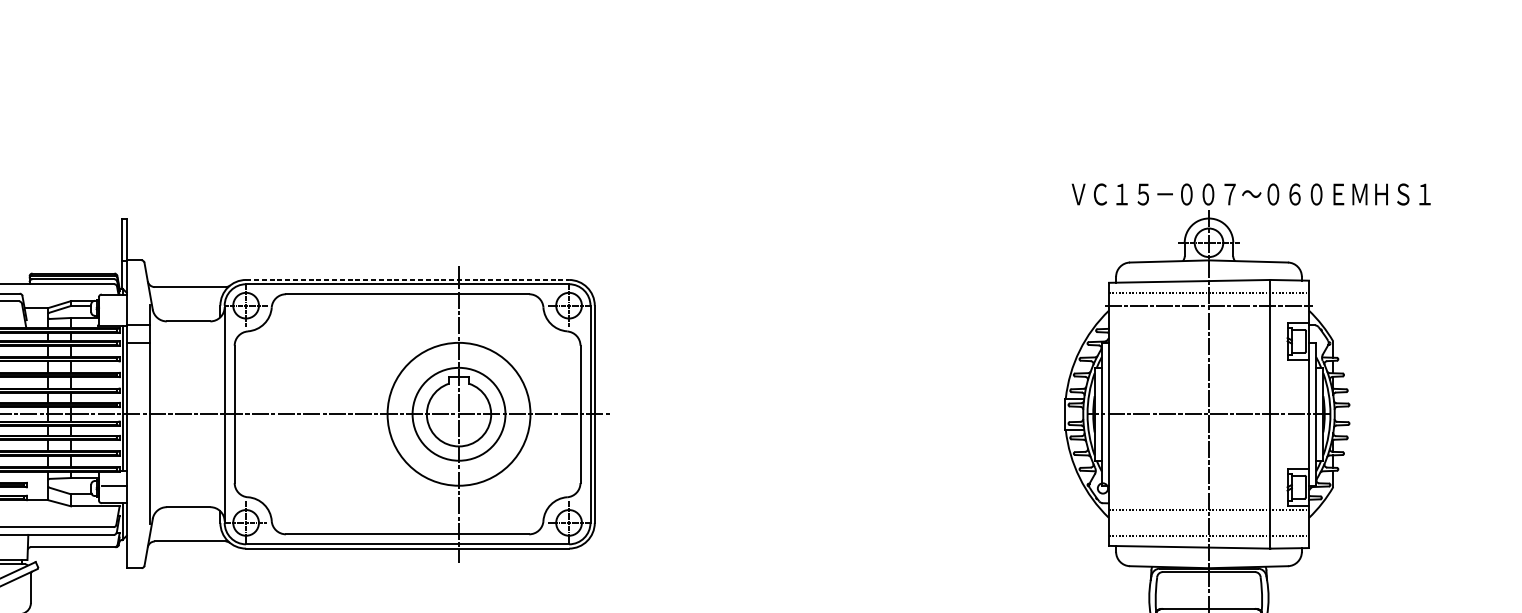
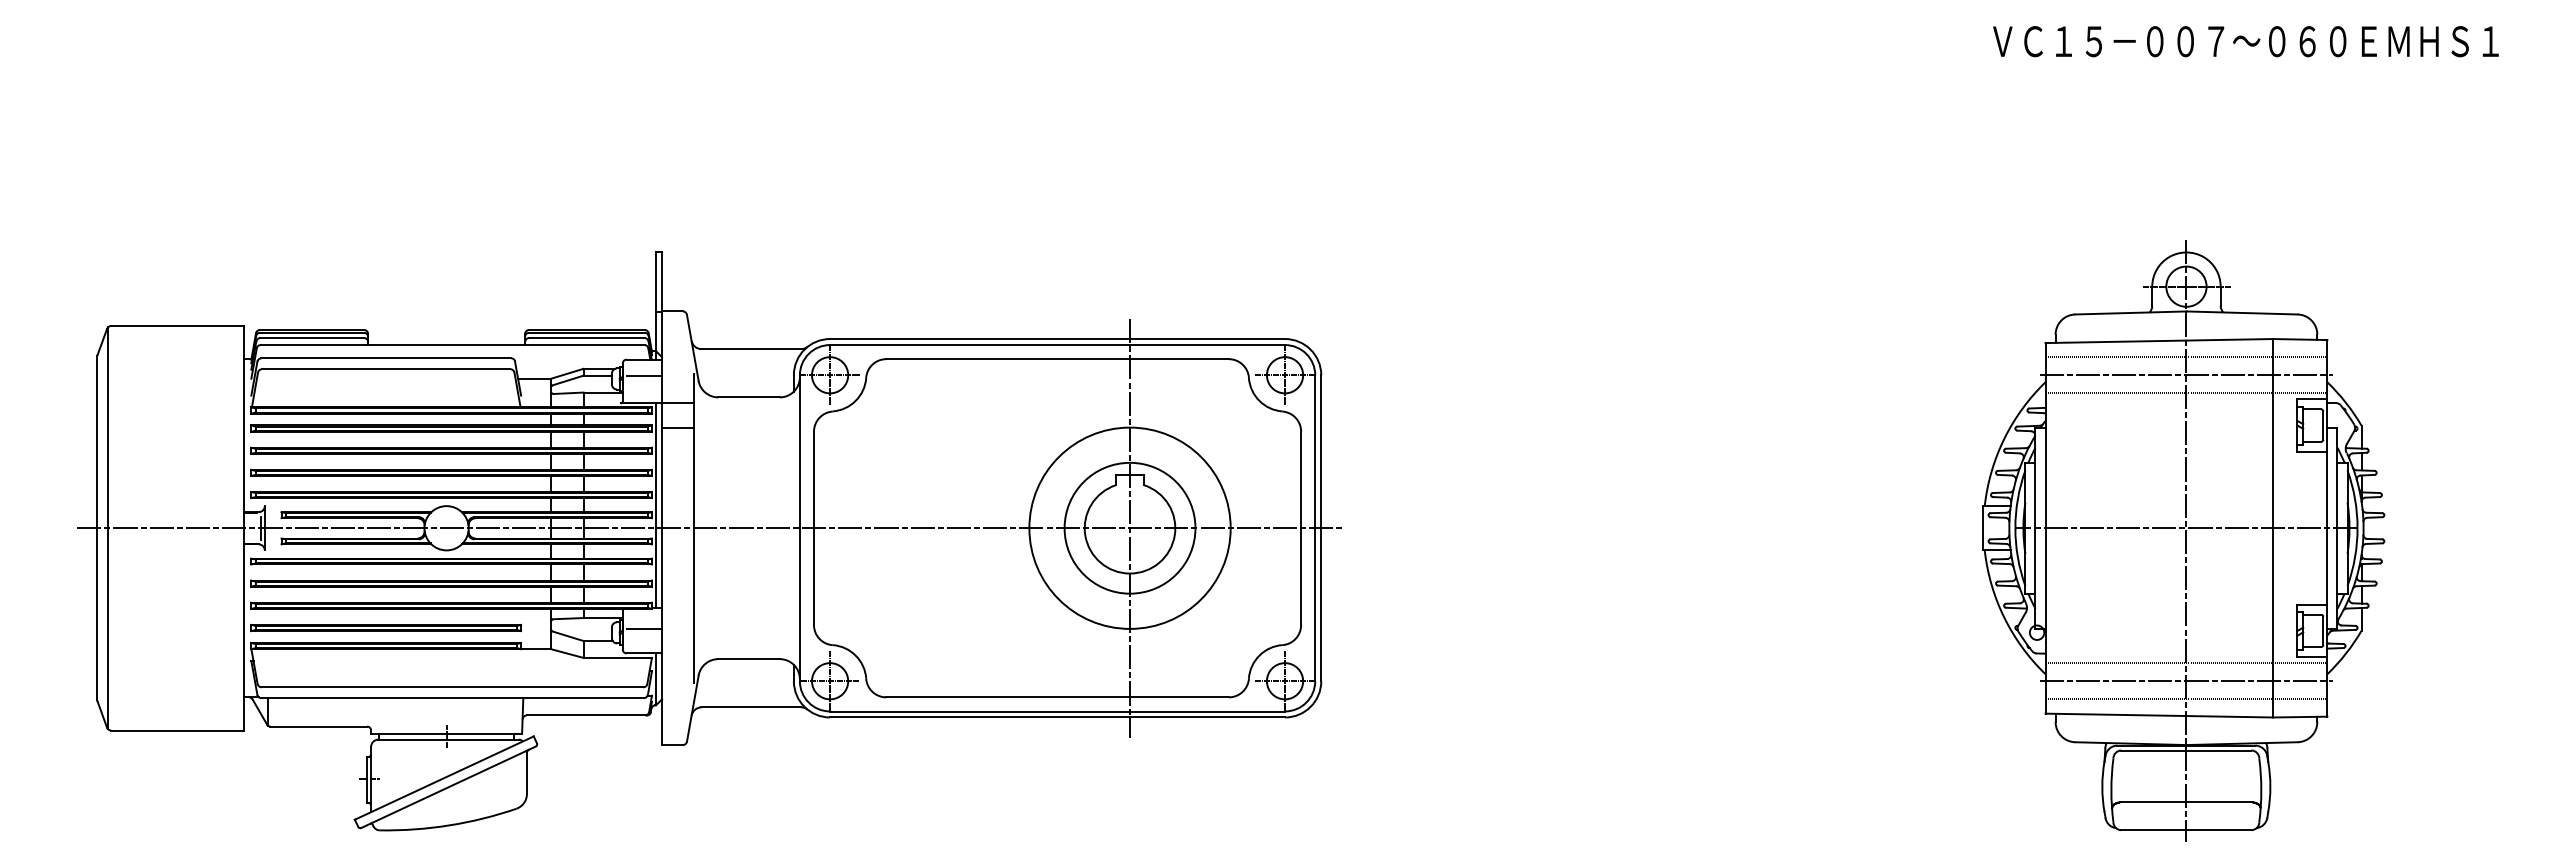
text: (1250, 194) -> (2245, 41), moved
line: (408, 280) -> (1058, 339), dashed -> solid
line: (114, 305) -> (644, 375), added
line: (1209, 318) -> (2186, 393), added
line: (1209, 523) -> (2186, 681), added

